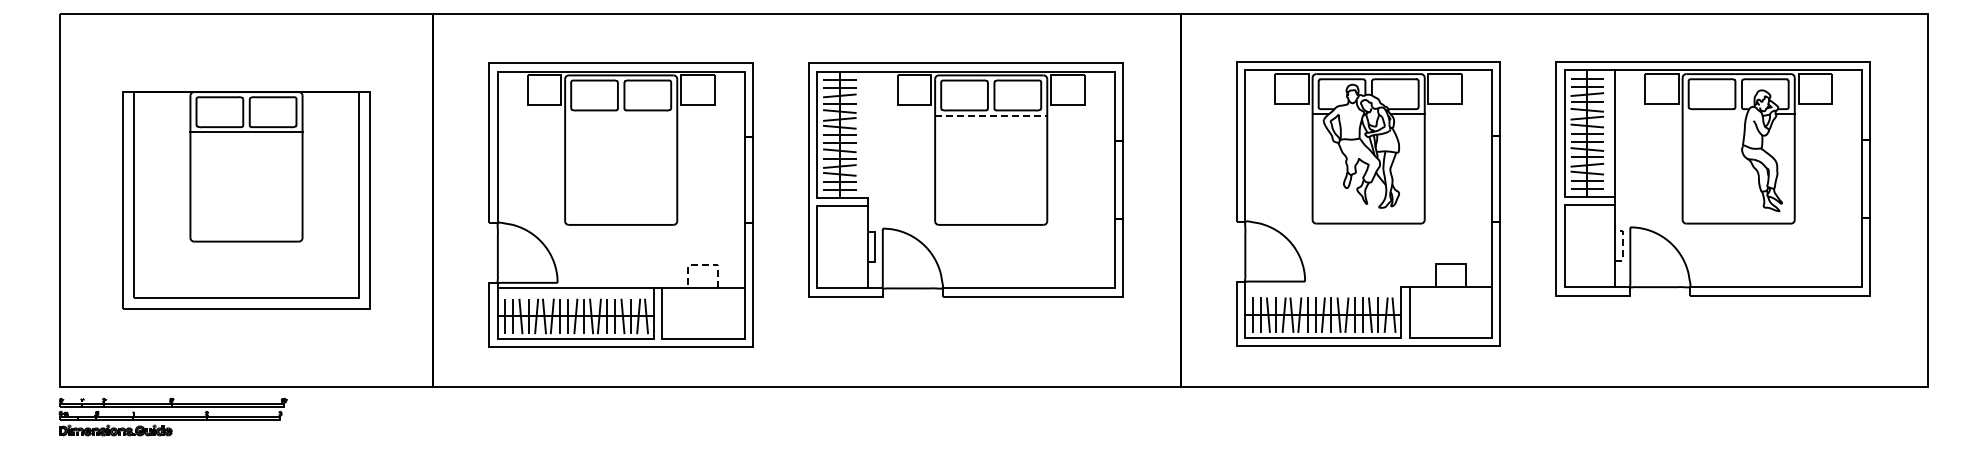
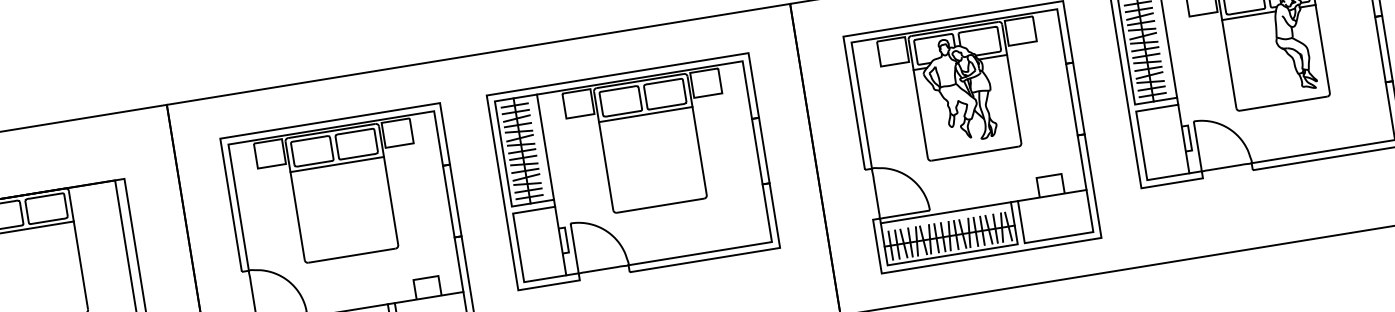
line: (1714, 114) -> (1248, 15), added
line: (621, 115) -> (337, 164), added
line: (991, 115) -> (646, 114), dashed -> solid
line: (867, 134) -> (545, 147), added
line: (1622, 246) -> (1189, 138), dashed -> solid
line: (703, 265) -> (426, 278), dashed -> solid
line: (1323, 287) -> (946, 213), added

